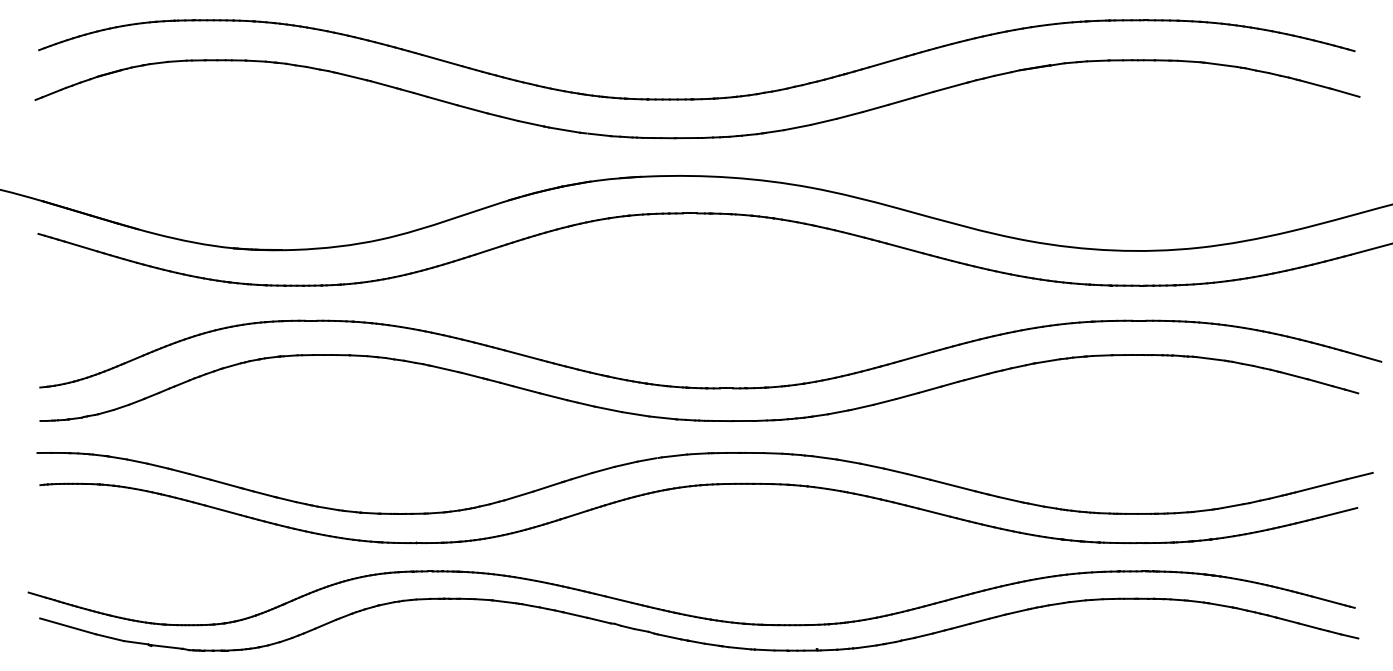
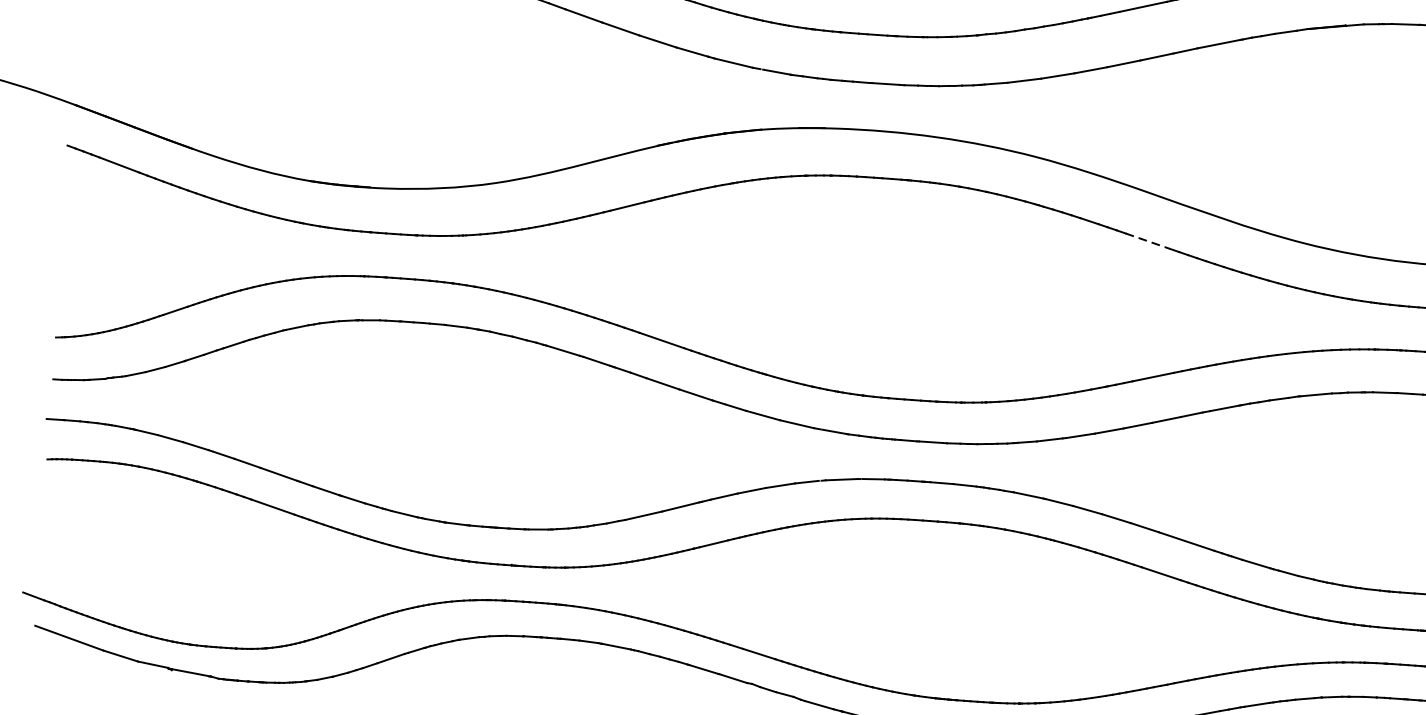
line: (904, 248) -> (1147, 241), solid -> dashed

